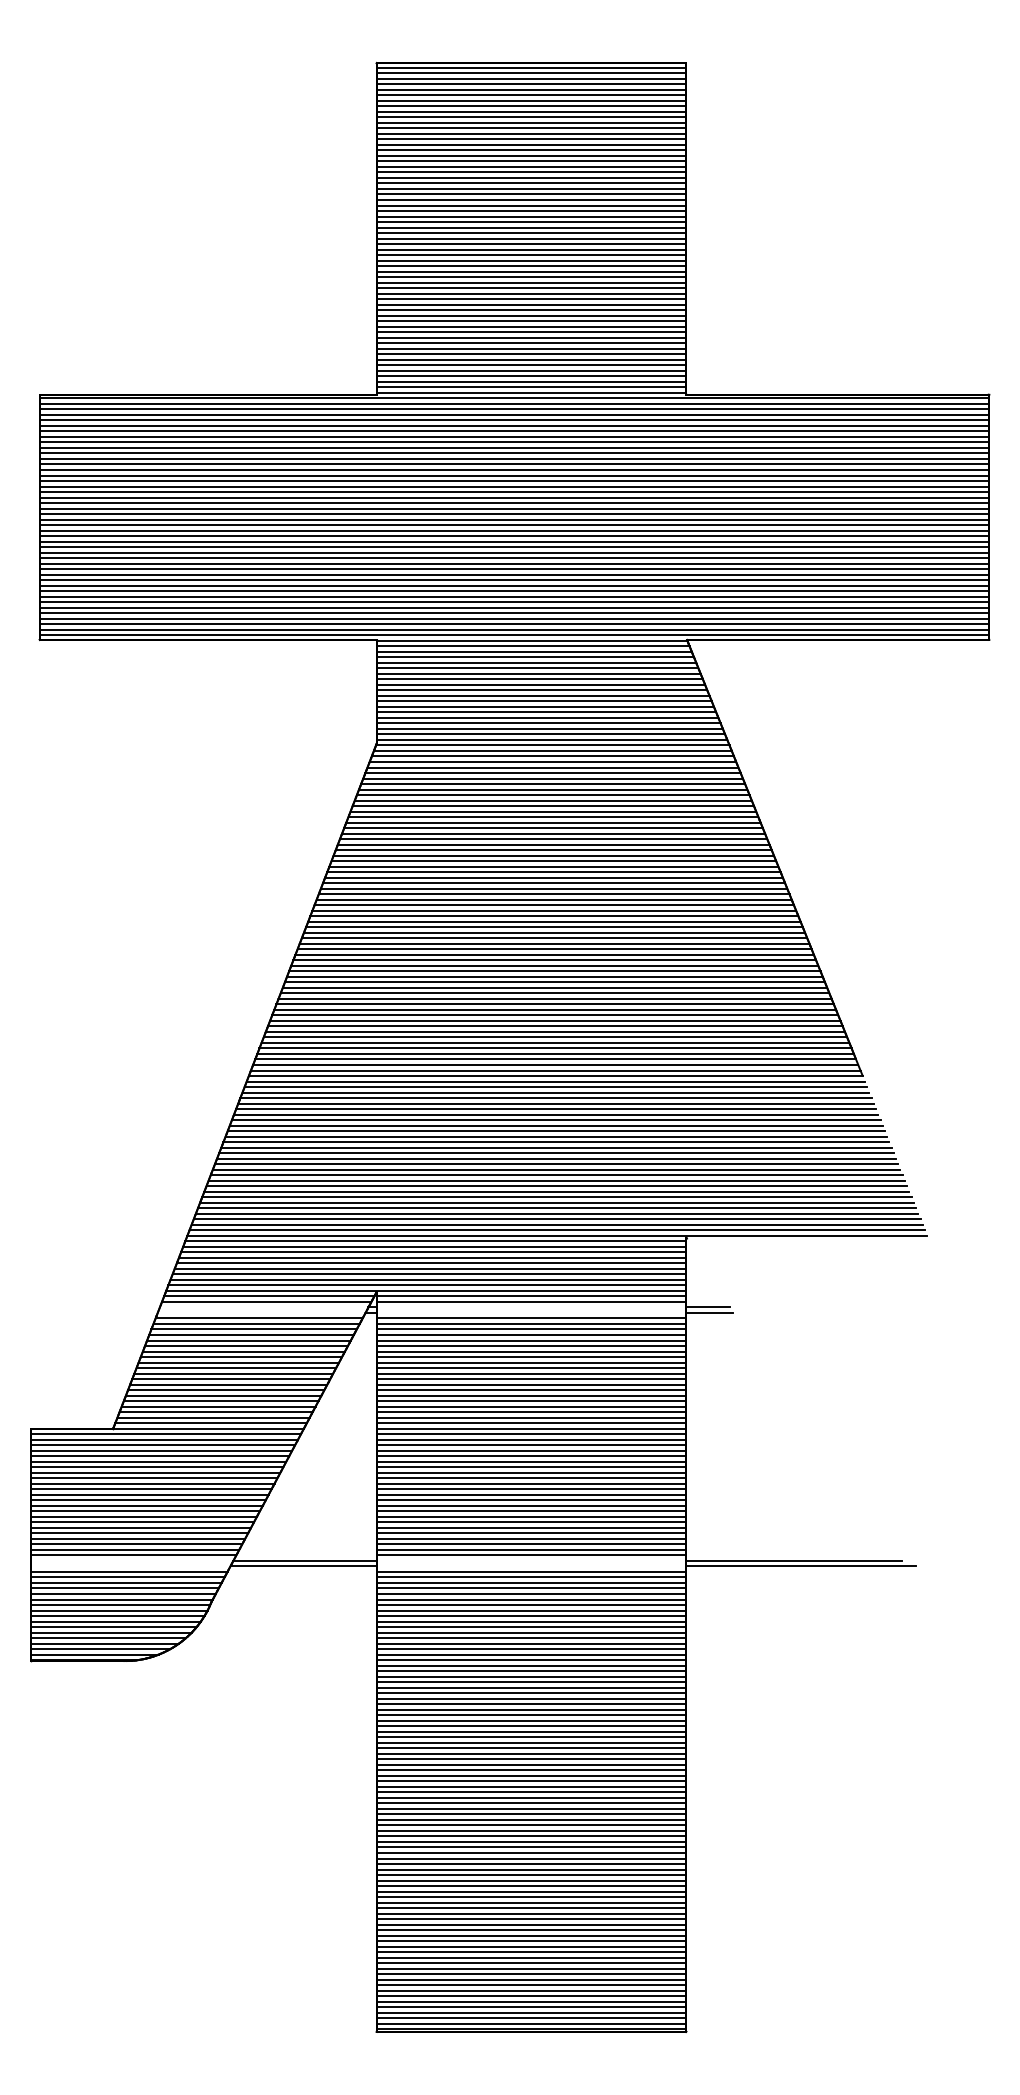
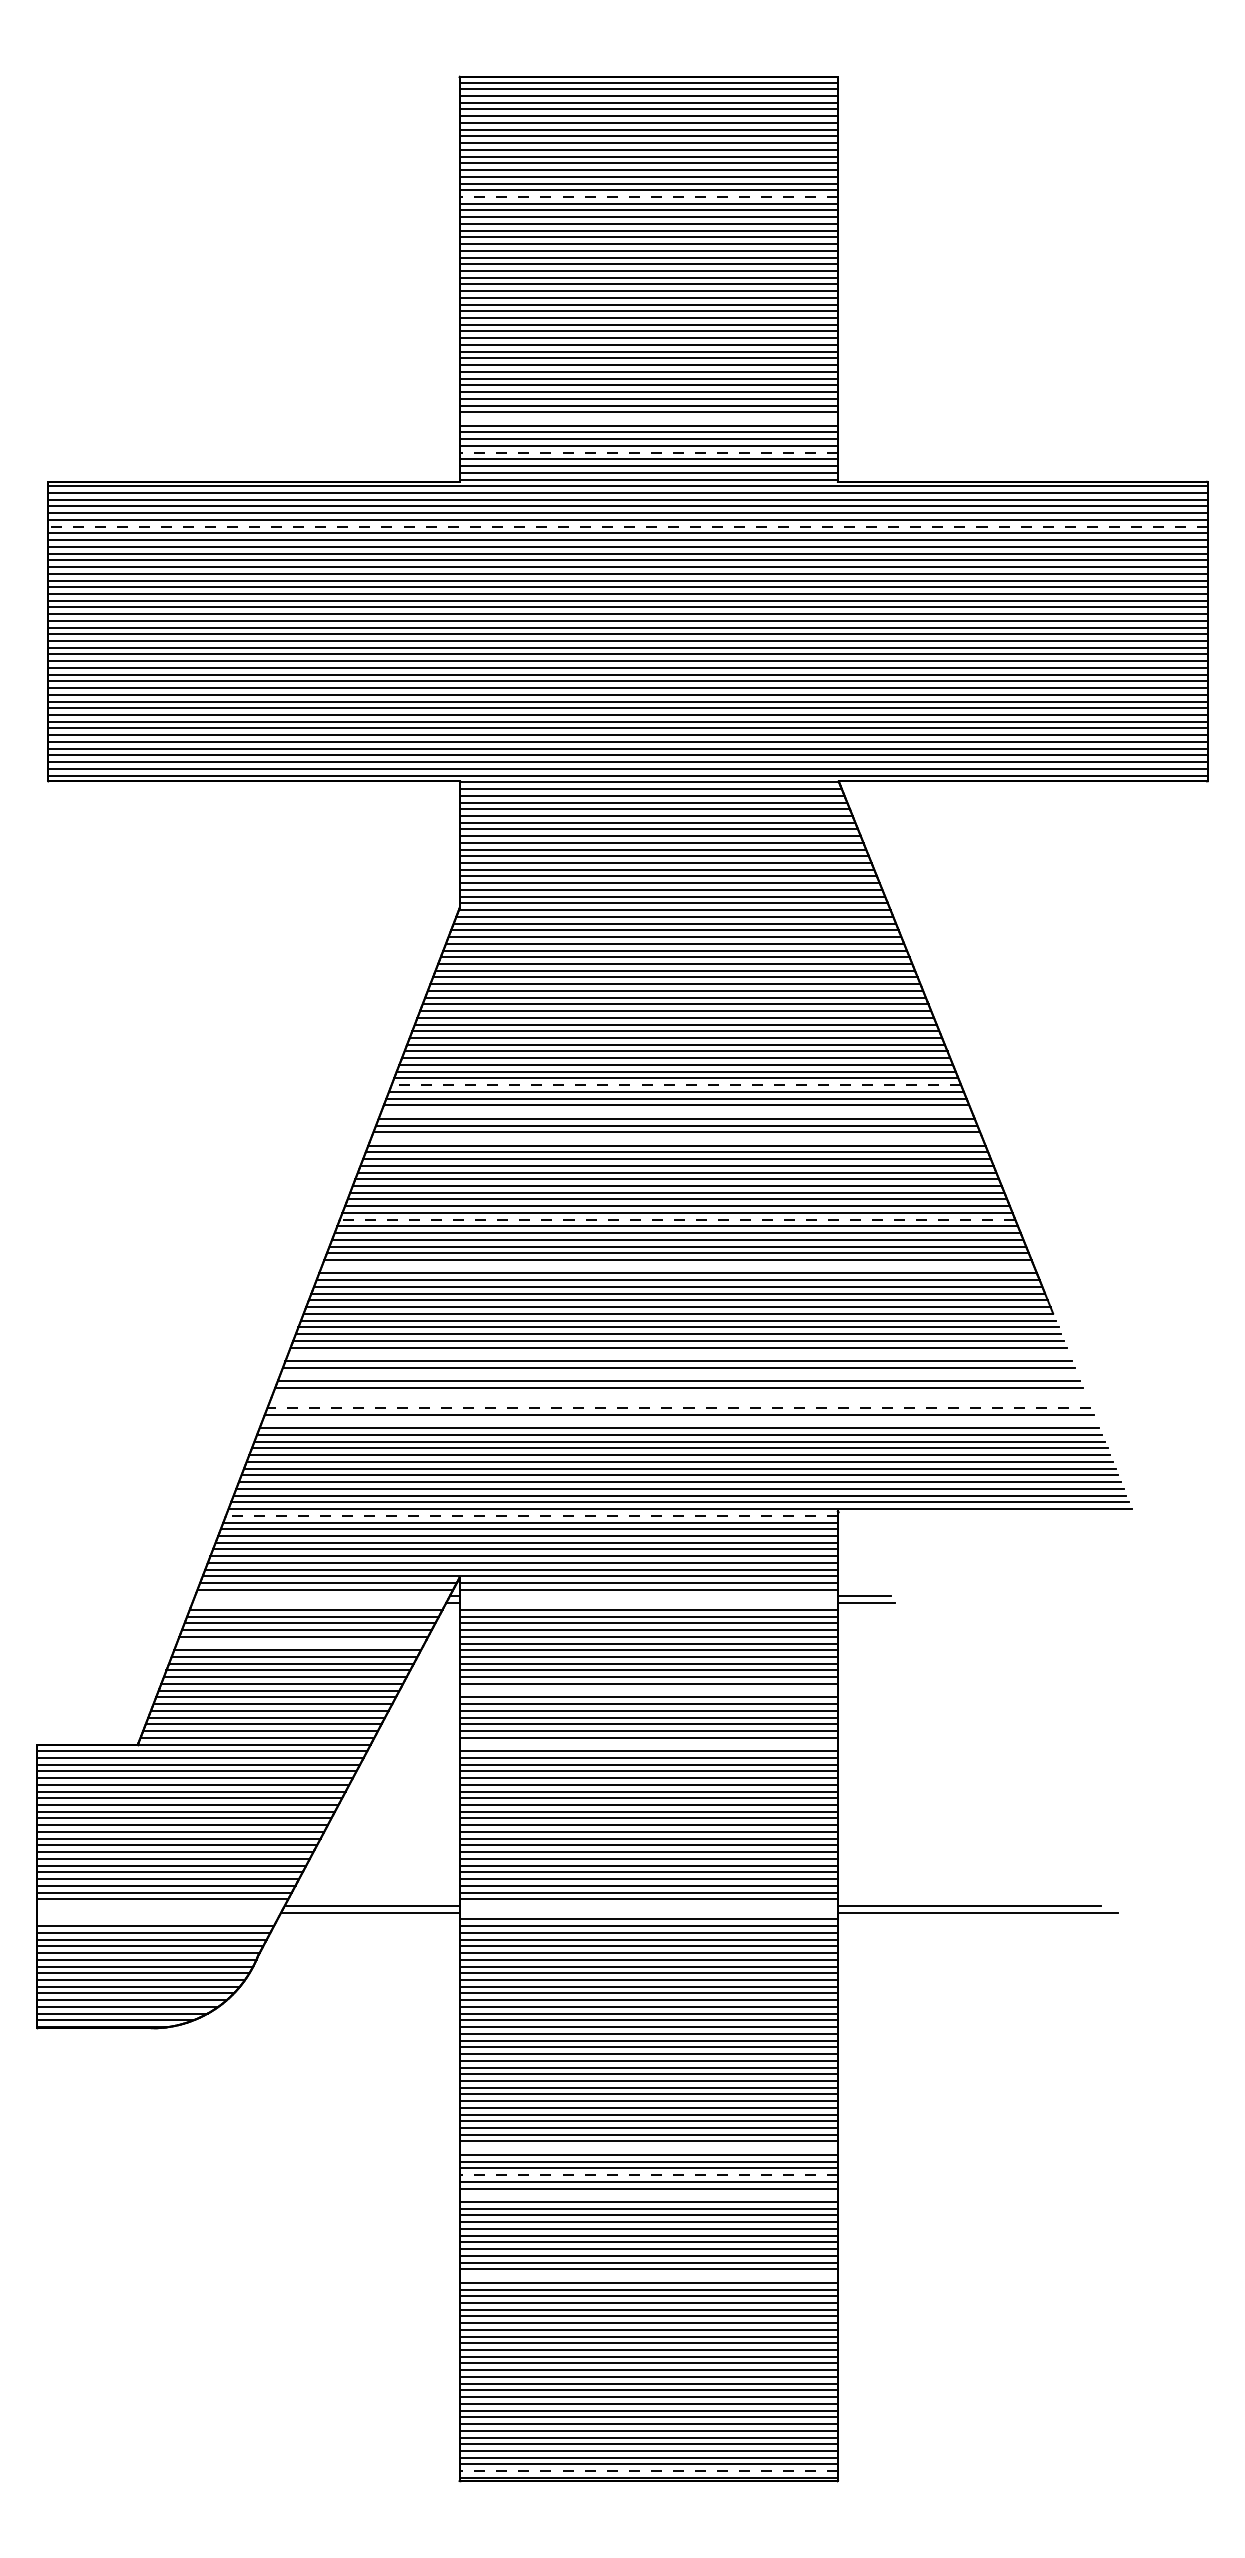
line: (531, 161) -> (648, 196), solid -> dashed
line: (531, 342) -> (648, 418), removed
line: (531, 370) -> (648, 452), solid -> dashed
line: (514, 431) -> (628, 526), solid -> dashed
line: (554, 889) -> (676, 1085), solid -> dashed
line: (554, 911) -> (676, 1112), removed
line: (554, 932) -> (676, 1138), removed
line: (555, 998) -> (677, 1219), solid -> dashed
line: (555, 1037) -> (677, 1266), removed
line: (555, 1109) -> (678, 1354), removed
line: (555, 1125) -> (678, 1374), removed
line: (555, 1142) -> (678, 1394), removed
line: (555, 1147) -> (678, 1401), removed
line: (556, 1153) -> (679, 1408), solid -> dashed
line: (556, 1164) -> (679, 1421), removed
line: (435, 1241) -> (531, 1515), solid -> dashed
line: (246, 1345) -> (300, 1643), removed
line: (531, 1384) -> (648, 1690), removed
line: (531, 1428) -> (648, 1744), removed
line: (129, 1572) -> (157, 1919), removed
line: (531, 1759) -> (648, 2148), removed
line: (531, 1781) -> (648, 2175), solid -> dashed
line: (531, 1798) -> (648, 2195), removed
line: (531, 1864) -> (648, 2276), removed
line: (531, 2024) -> (648, 2471), solid -> dashed

